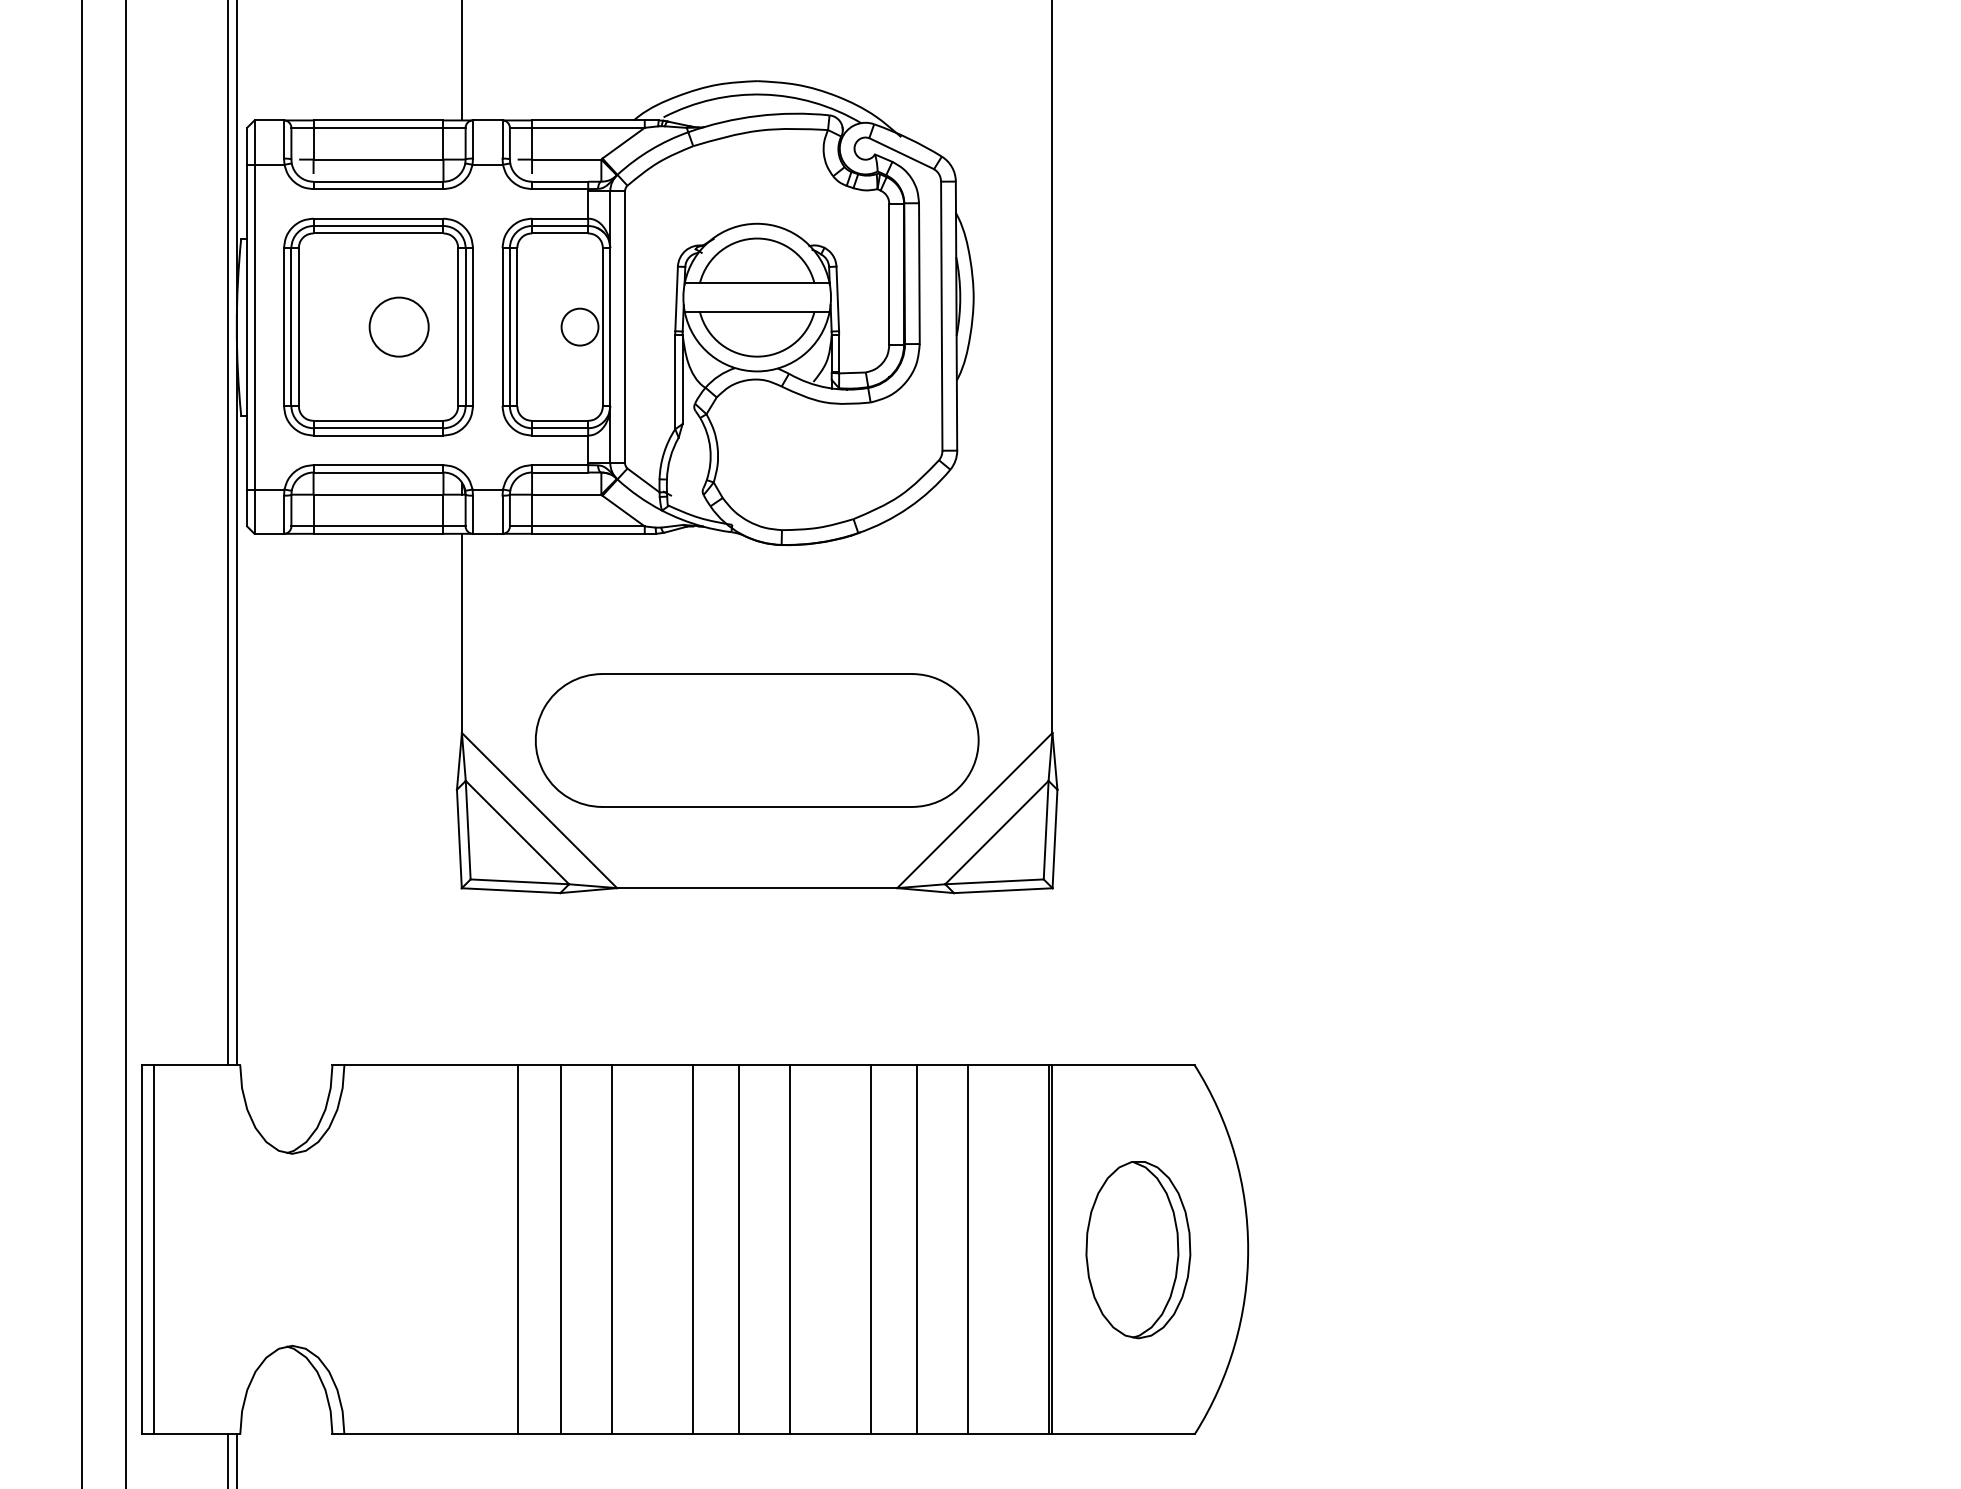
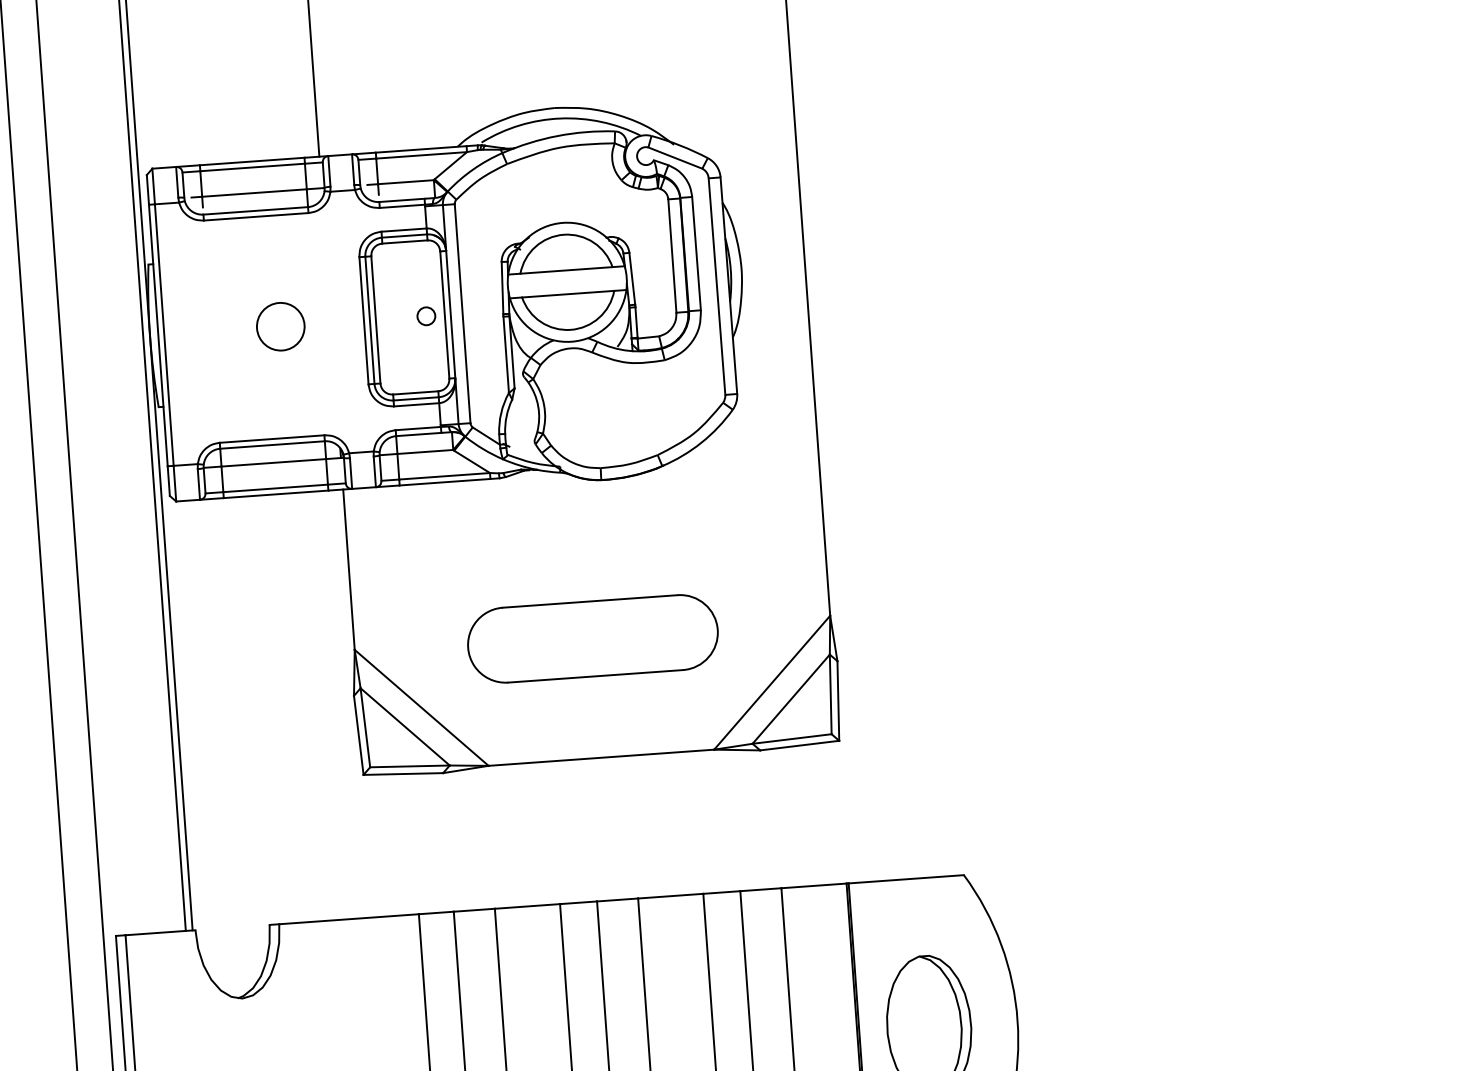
part: (378, 326) -> (264, 327), removed
circle: (579, 326) -> (425, 315), size x0.6
part: (757, 740) -> (593, 638), size x0.7

